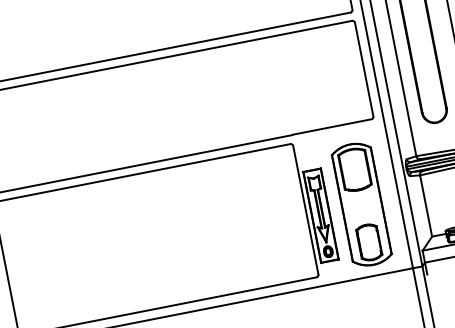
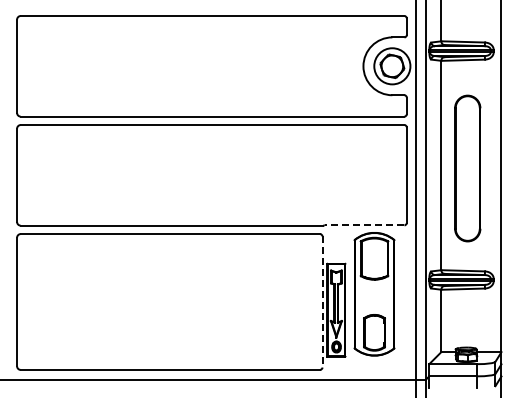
line: (332, 127) -> (364, 225), solid -> dashed
part: (361, 204) -> (374, 294), moved
line: (305, 210) -> (322, 302), solid -> dashed

